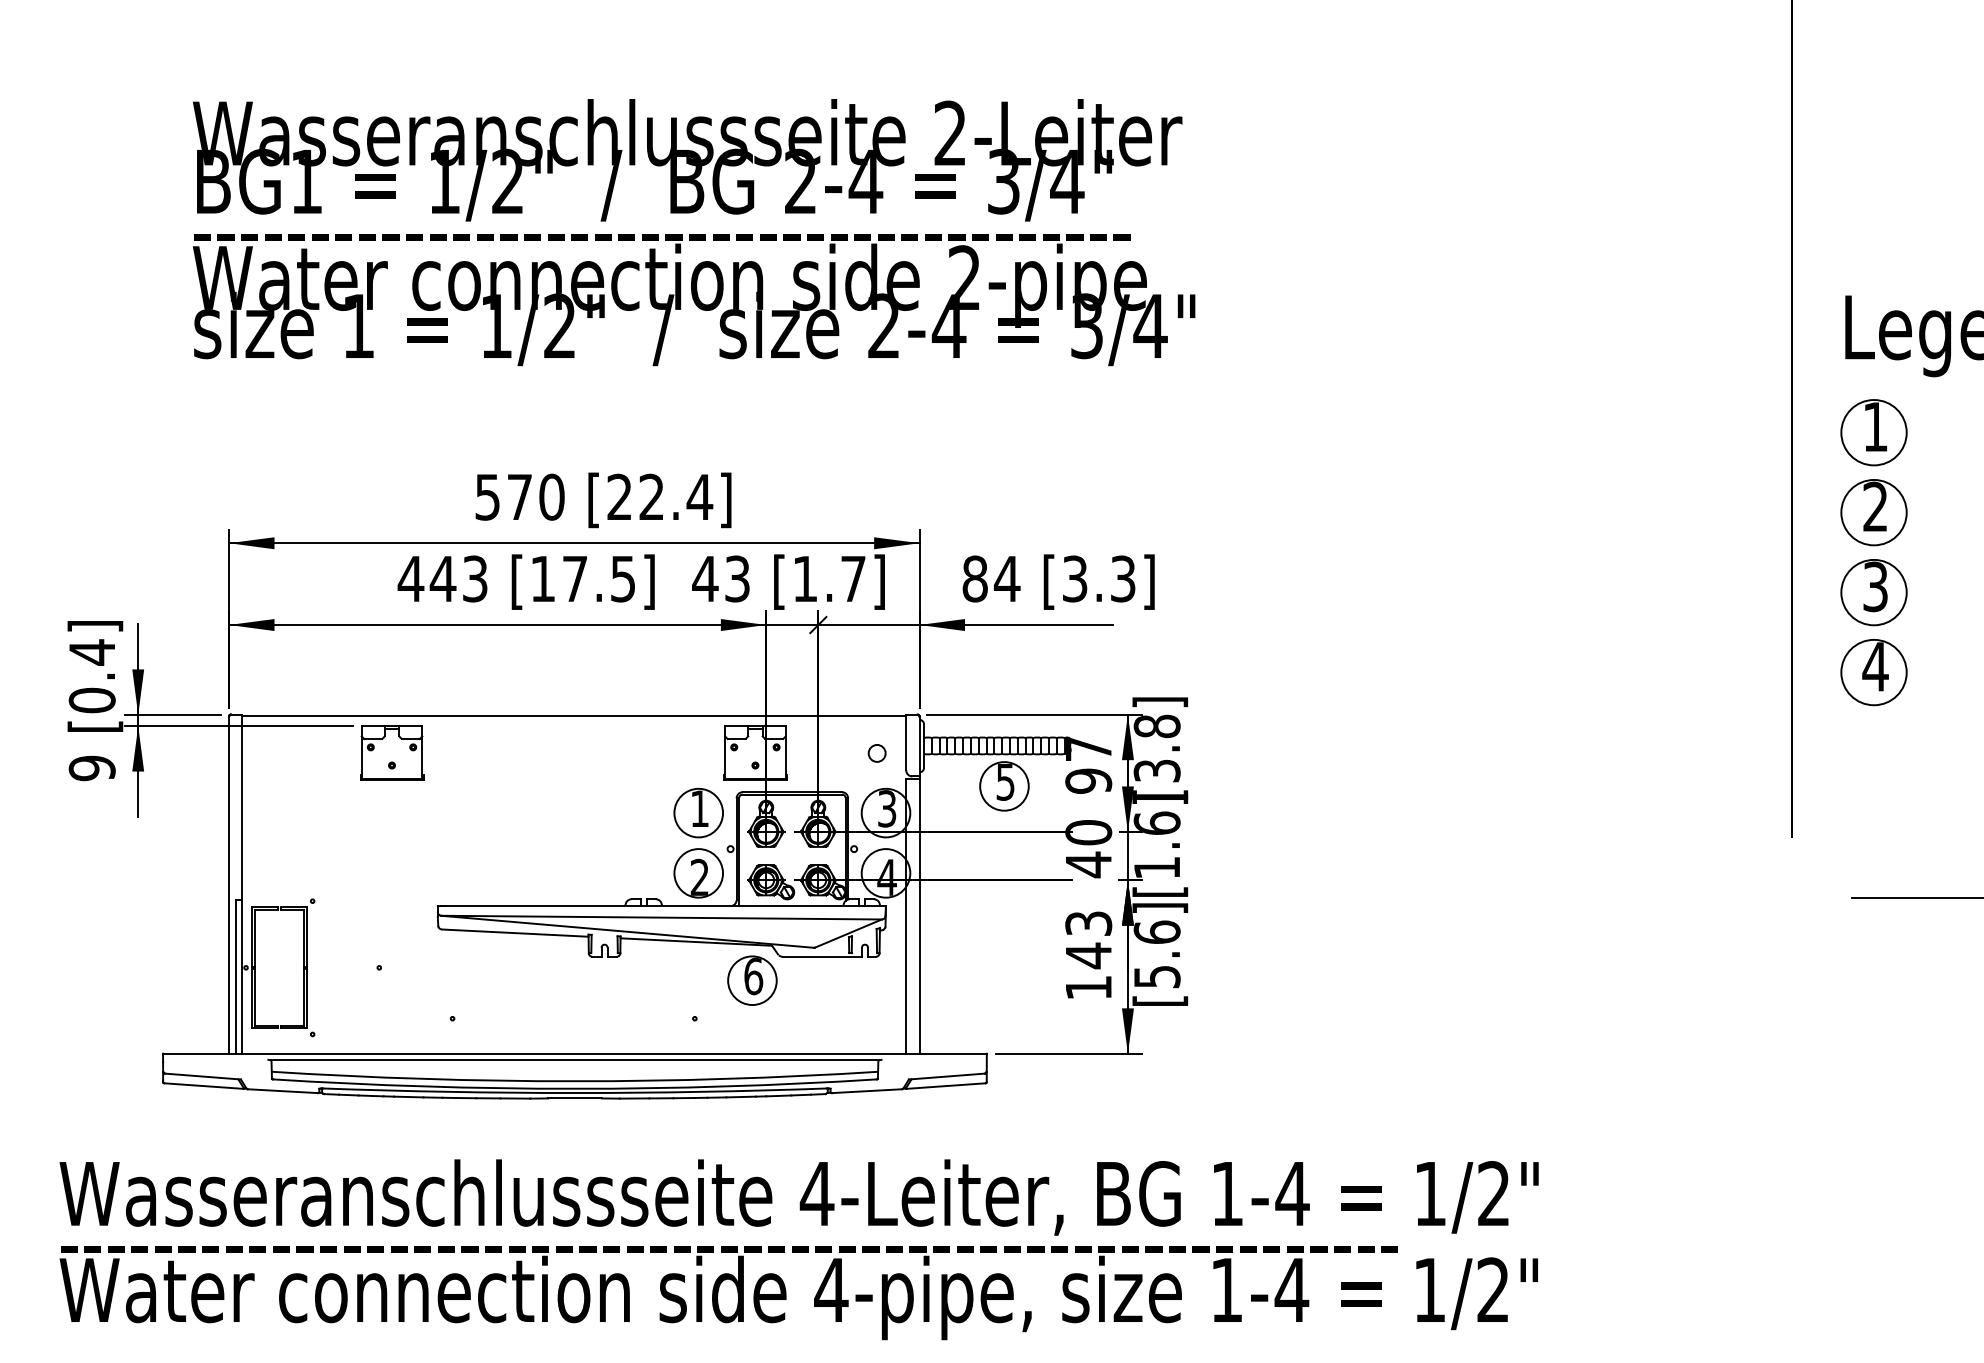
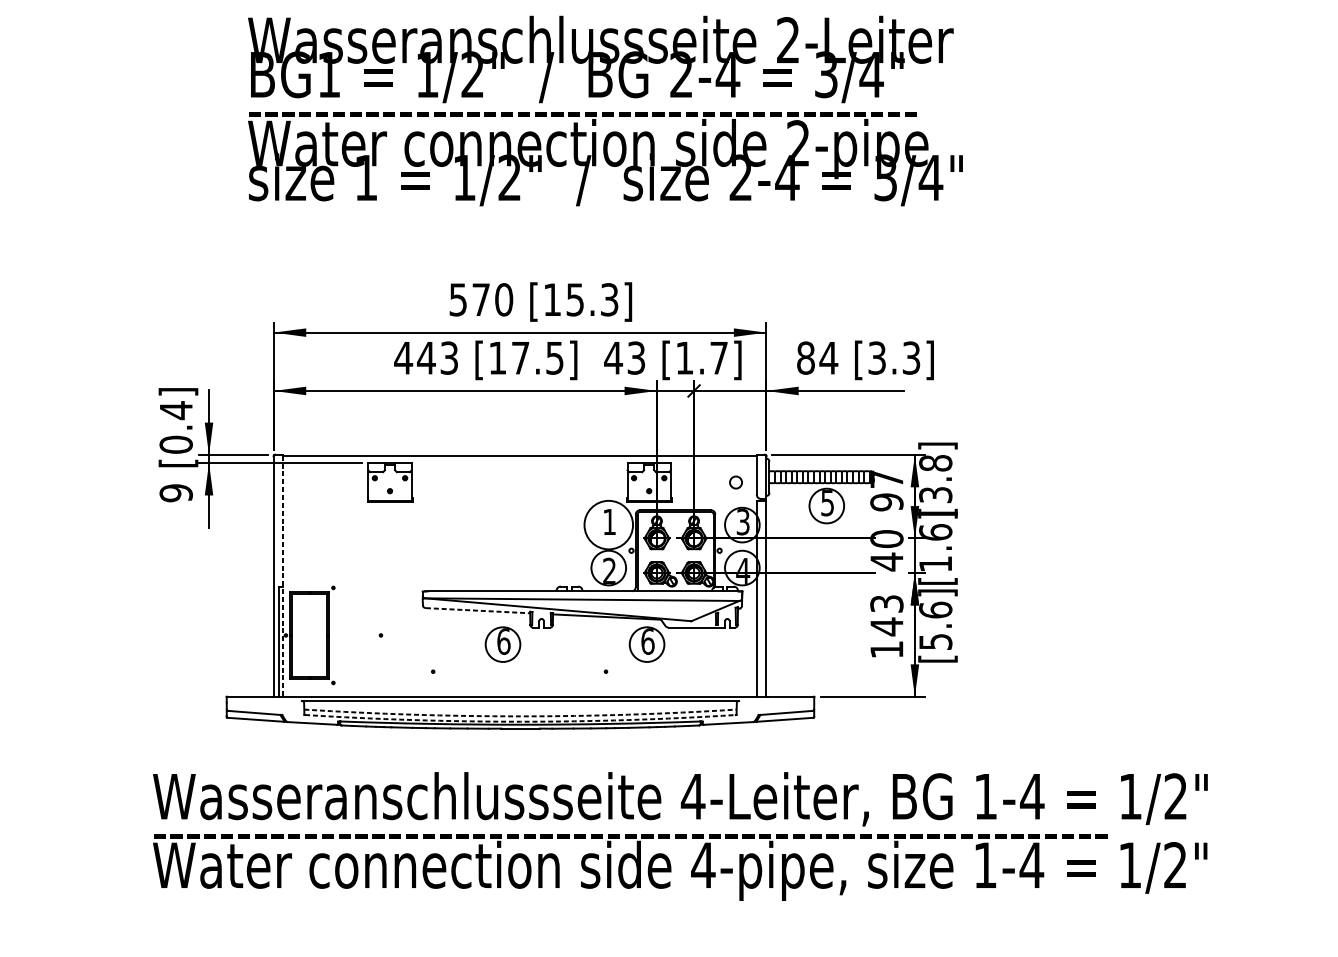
text: (660, 496) -> (581, 299), [22.4] -> [15.3]
circle: (698, 812) -> (608, 524), size x1.4
line: (242, 884) -> (283, 576), solid -> dashed
line: (515, 933) -> (478, 610), solid -> dashed
part: (550, 980) -> (503, 644), added
arc: (574, 1081) -> (520, 716), solid -> dashed
arc: (574, 1088) -> (520, 721), solid -> dashed

